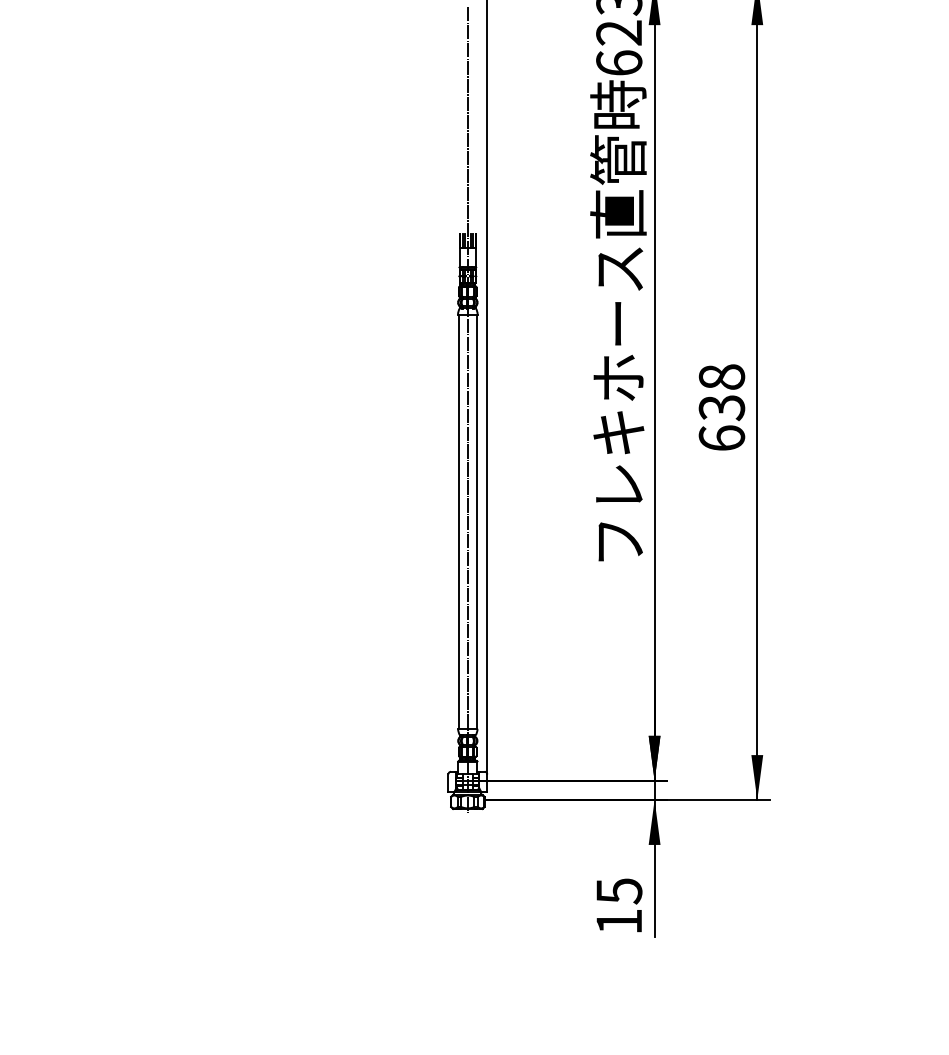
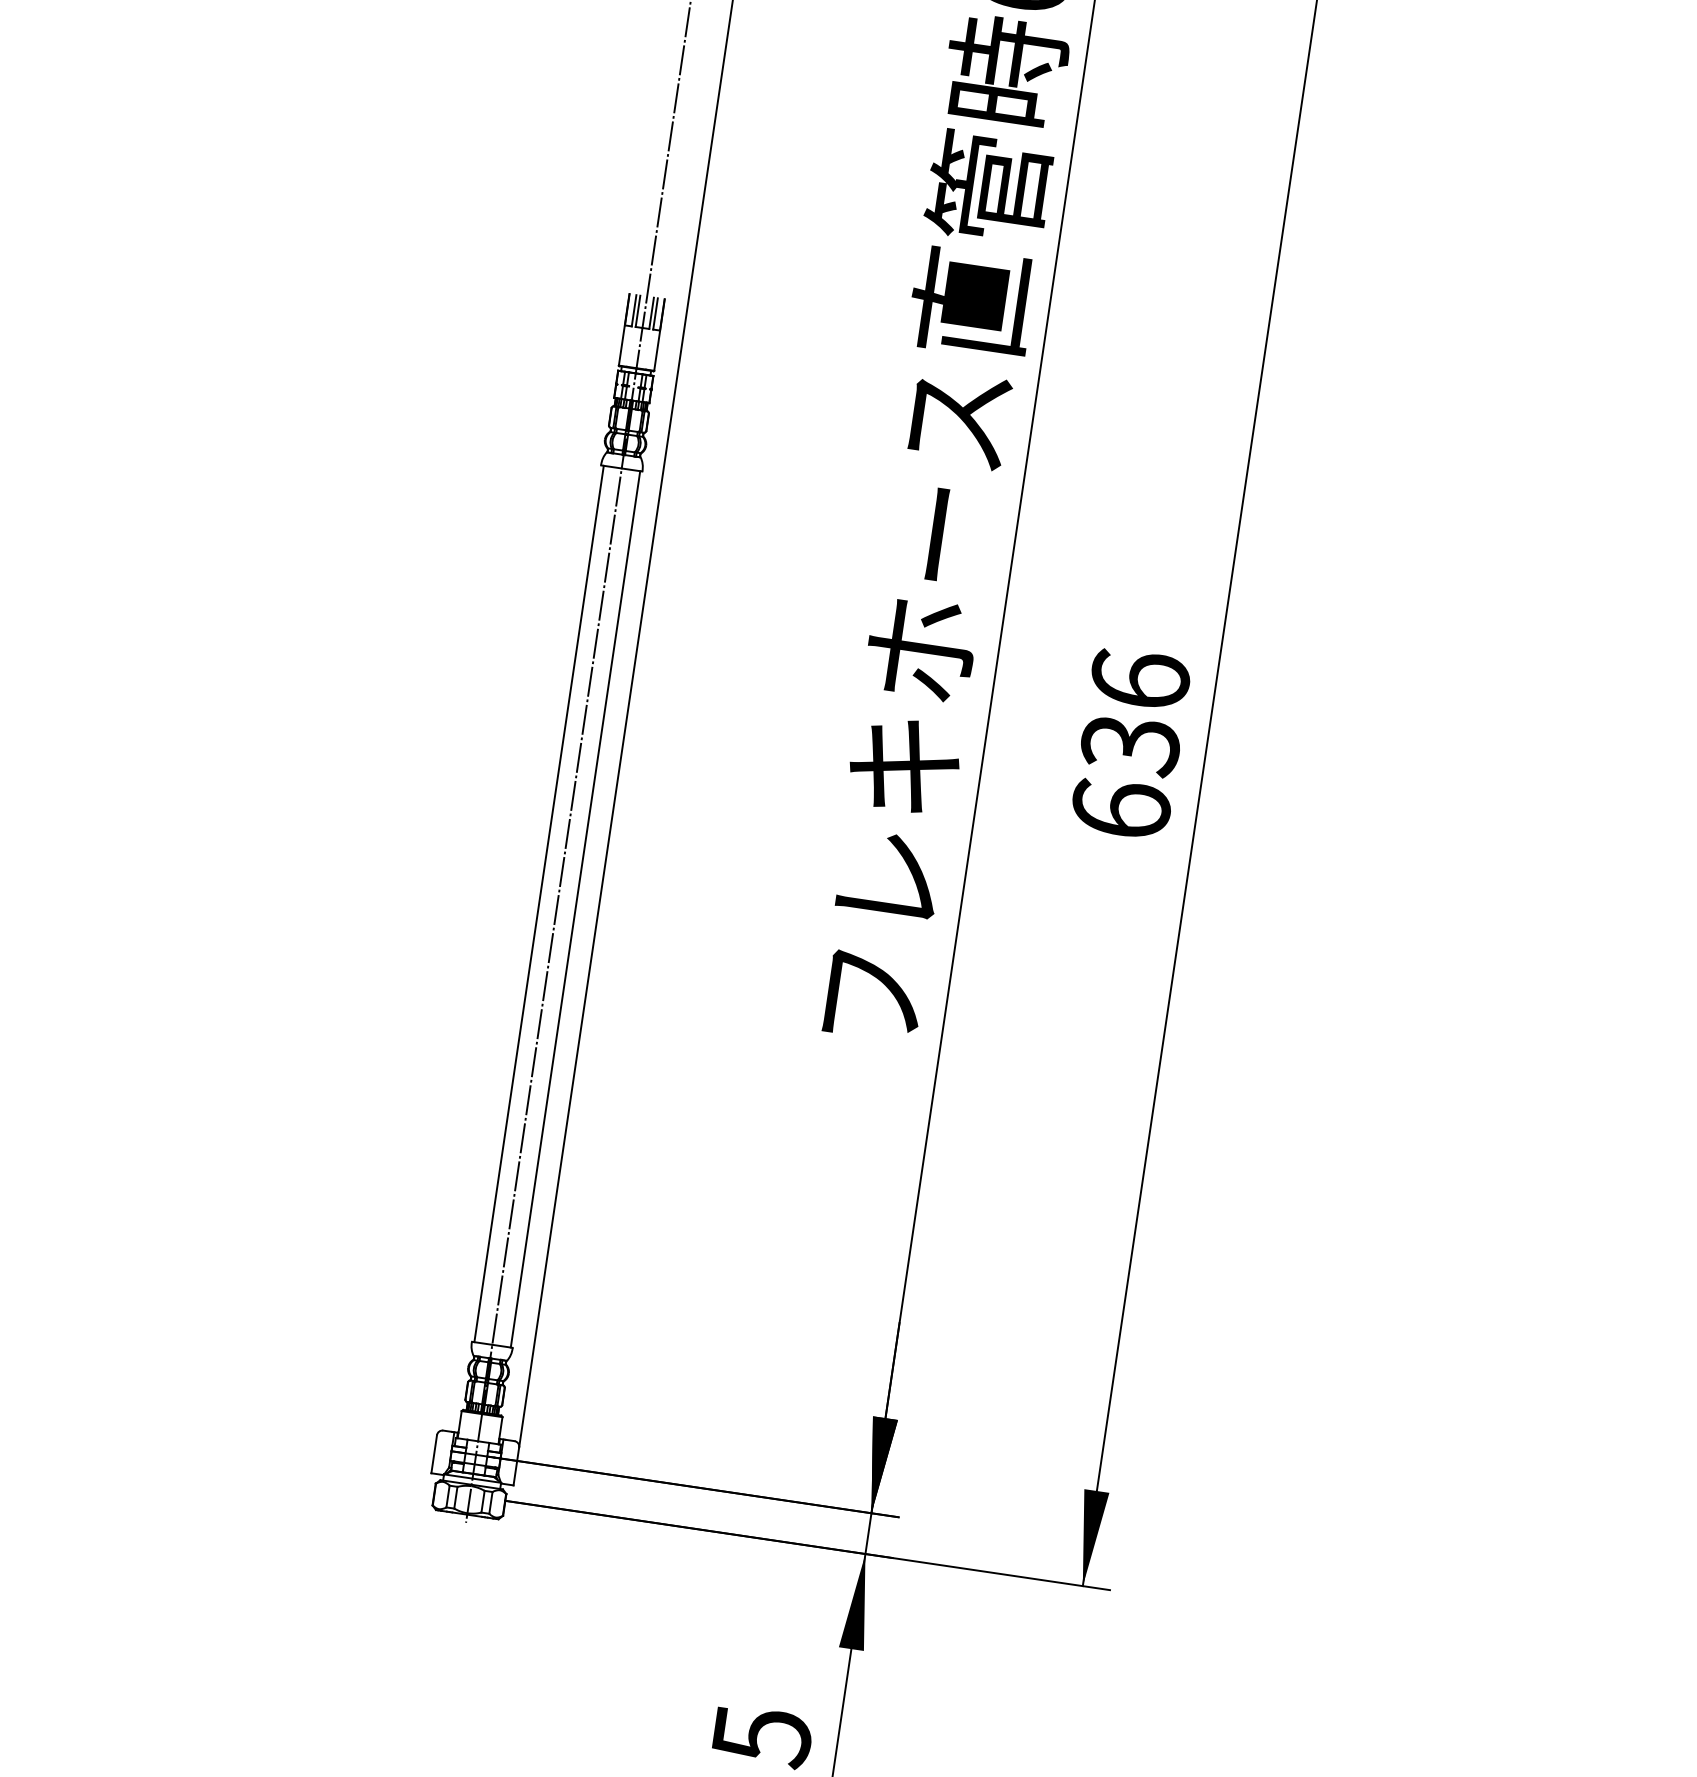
text: (721, 376) -> (1139, 678), 638 -> 636

